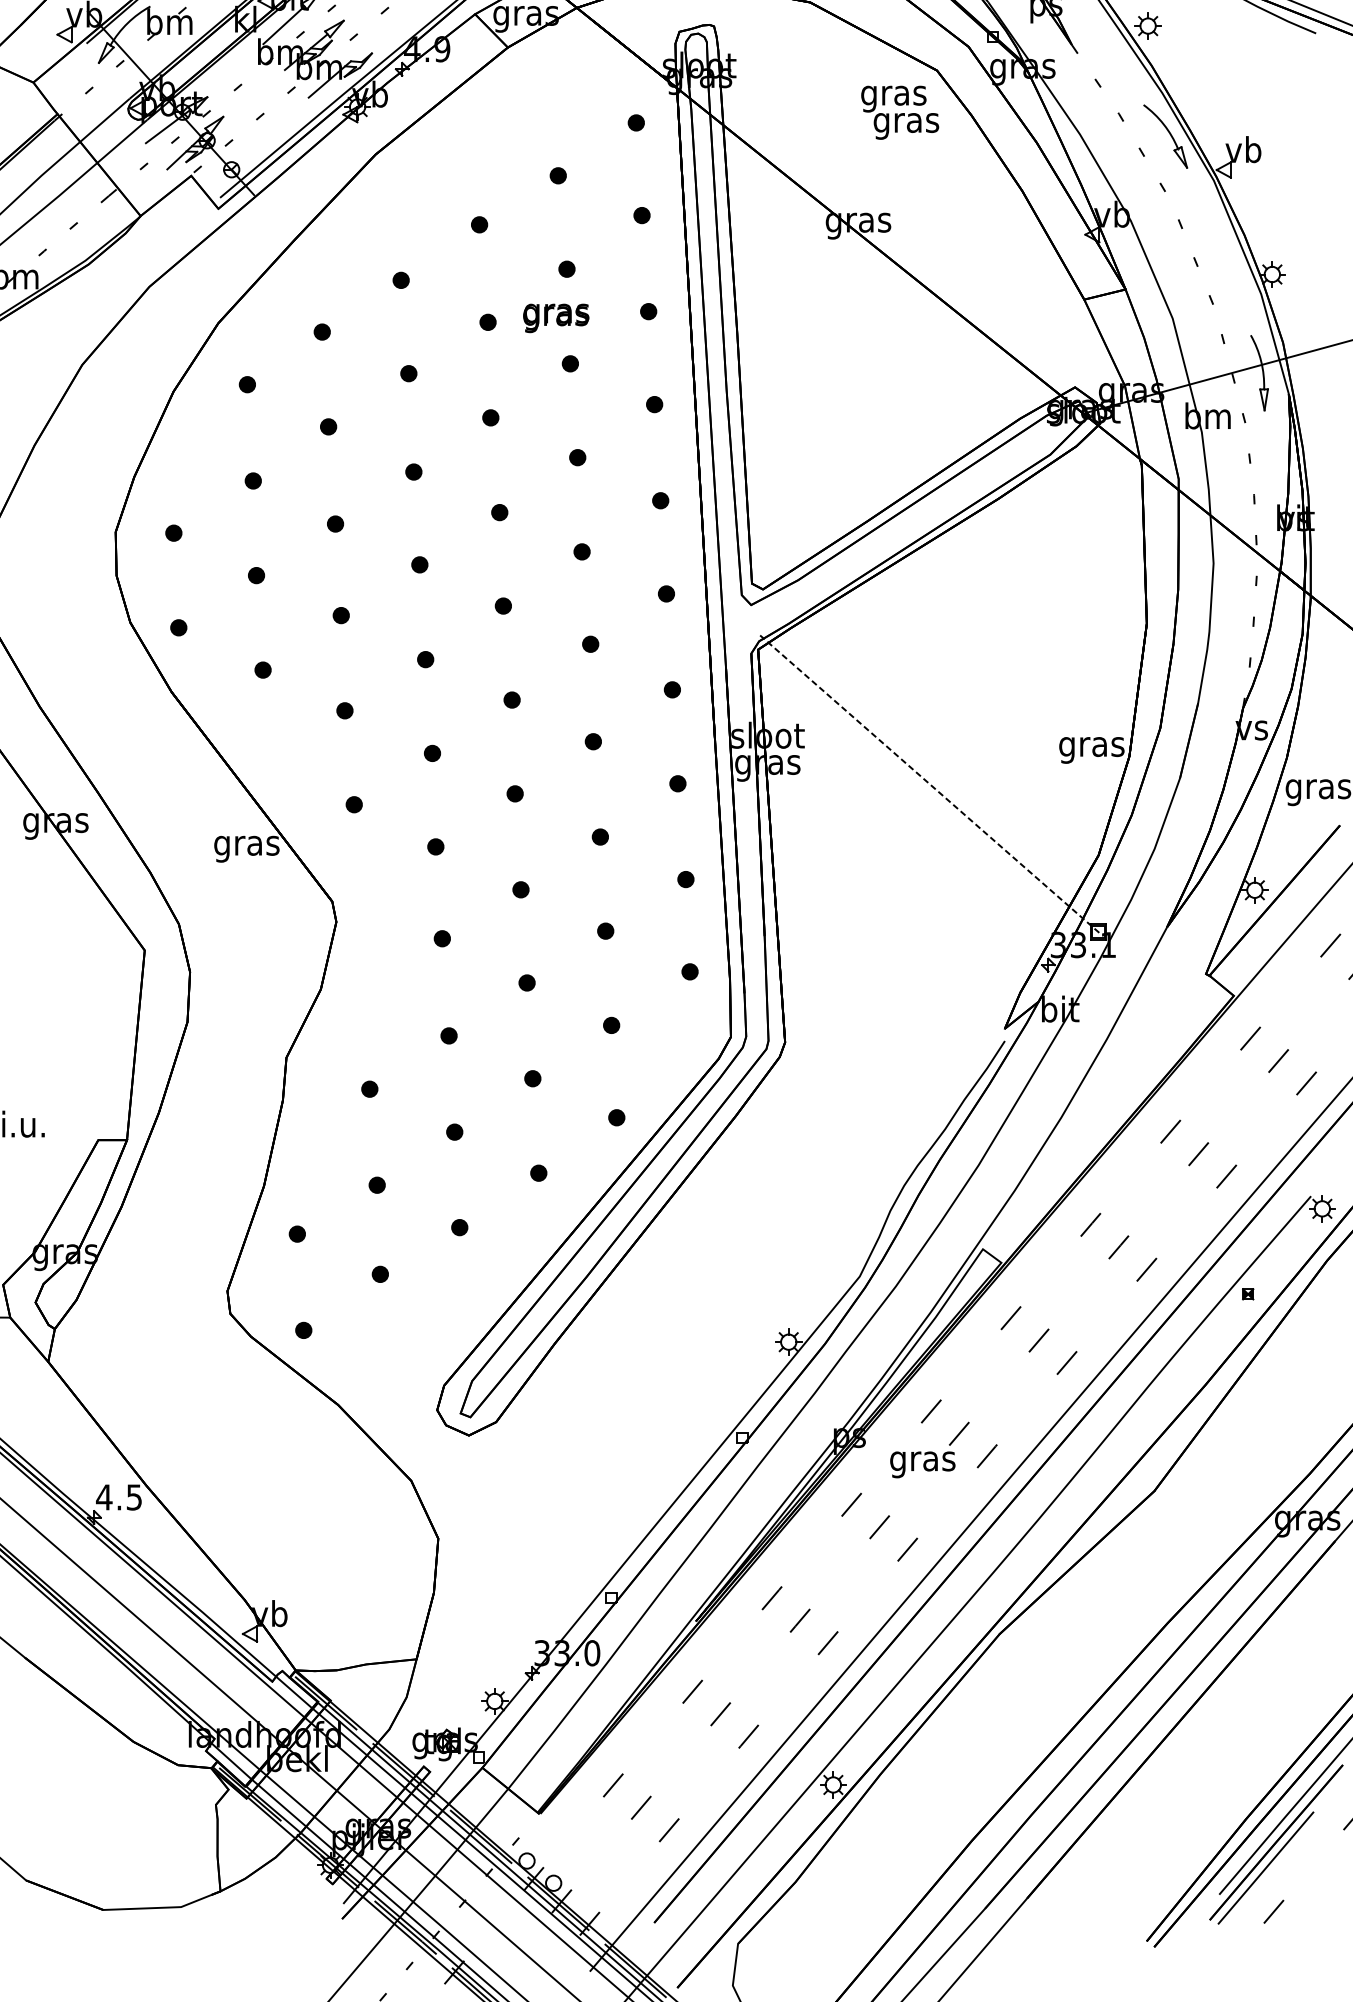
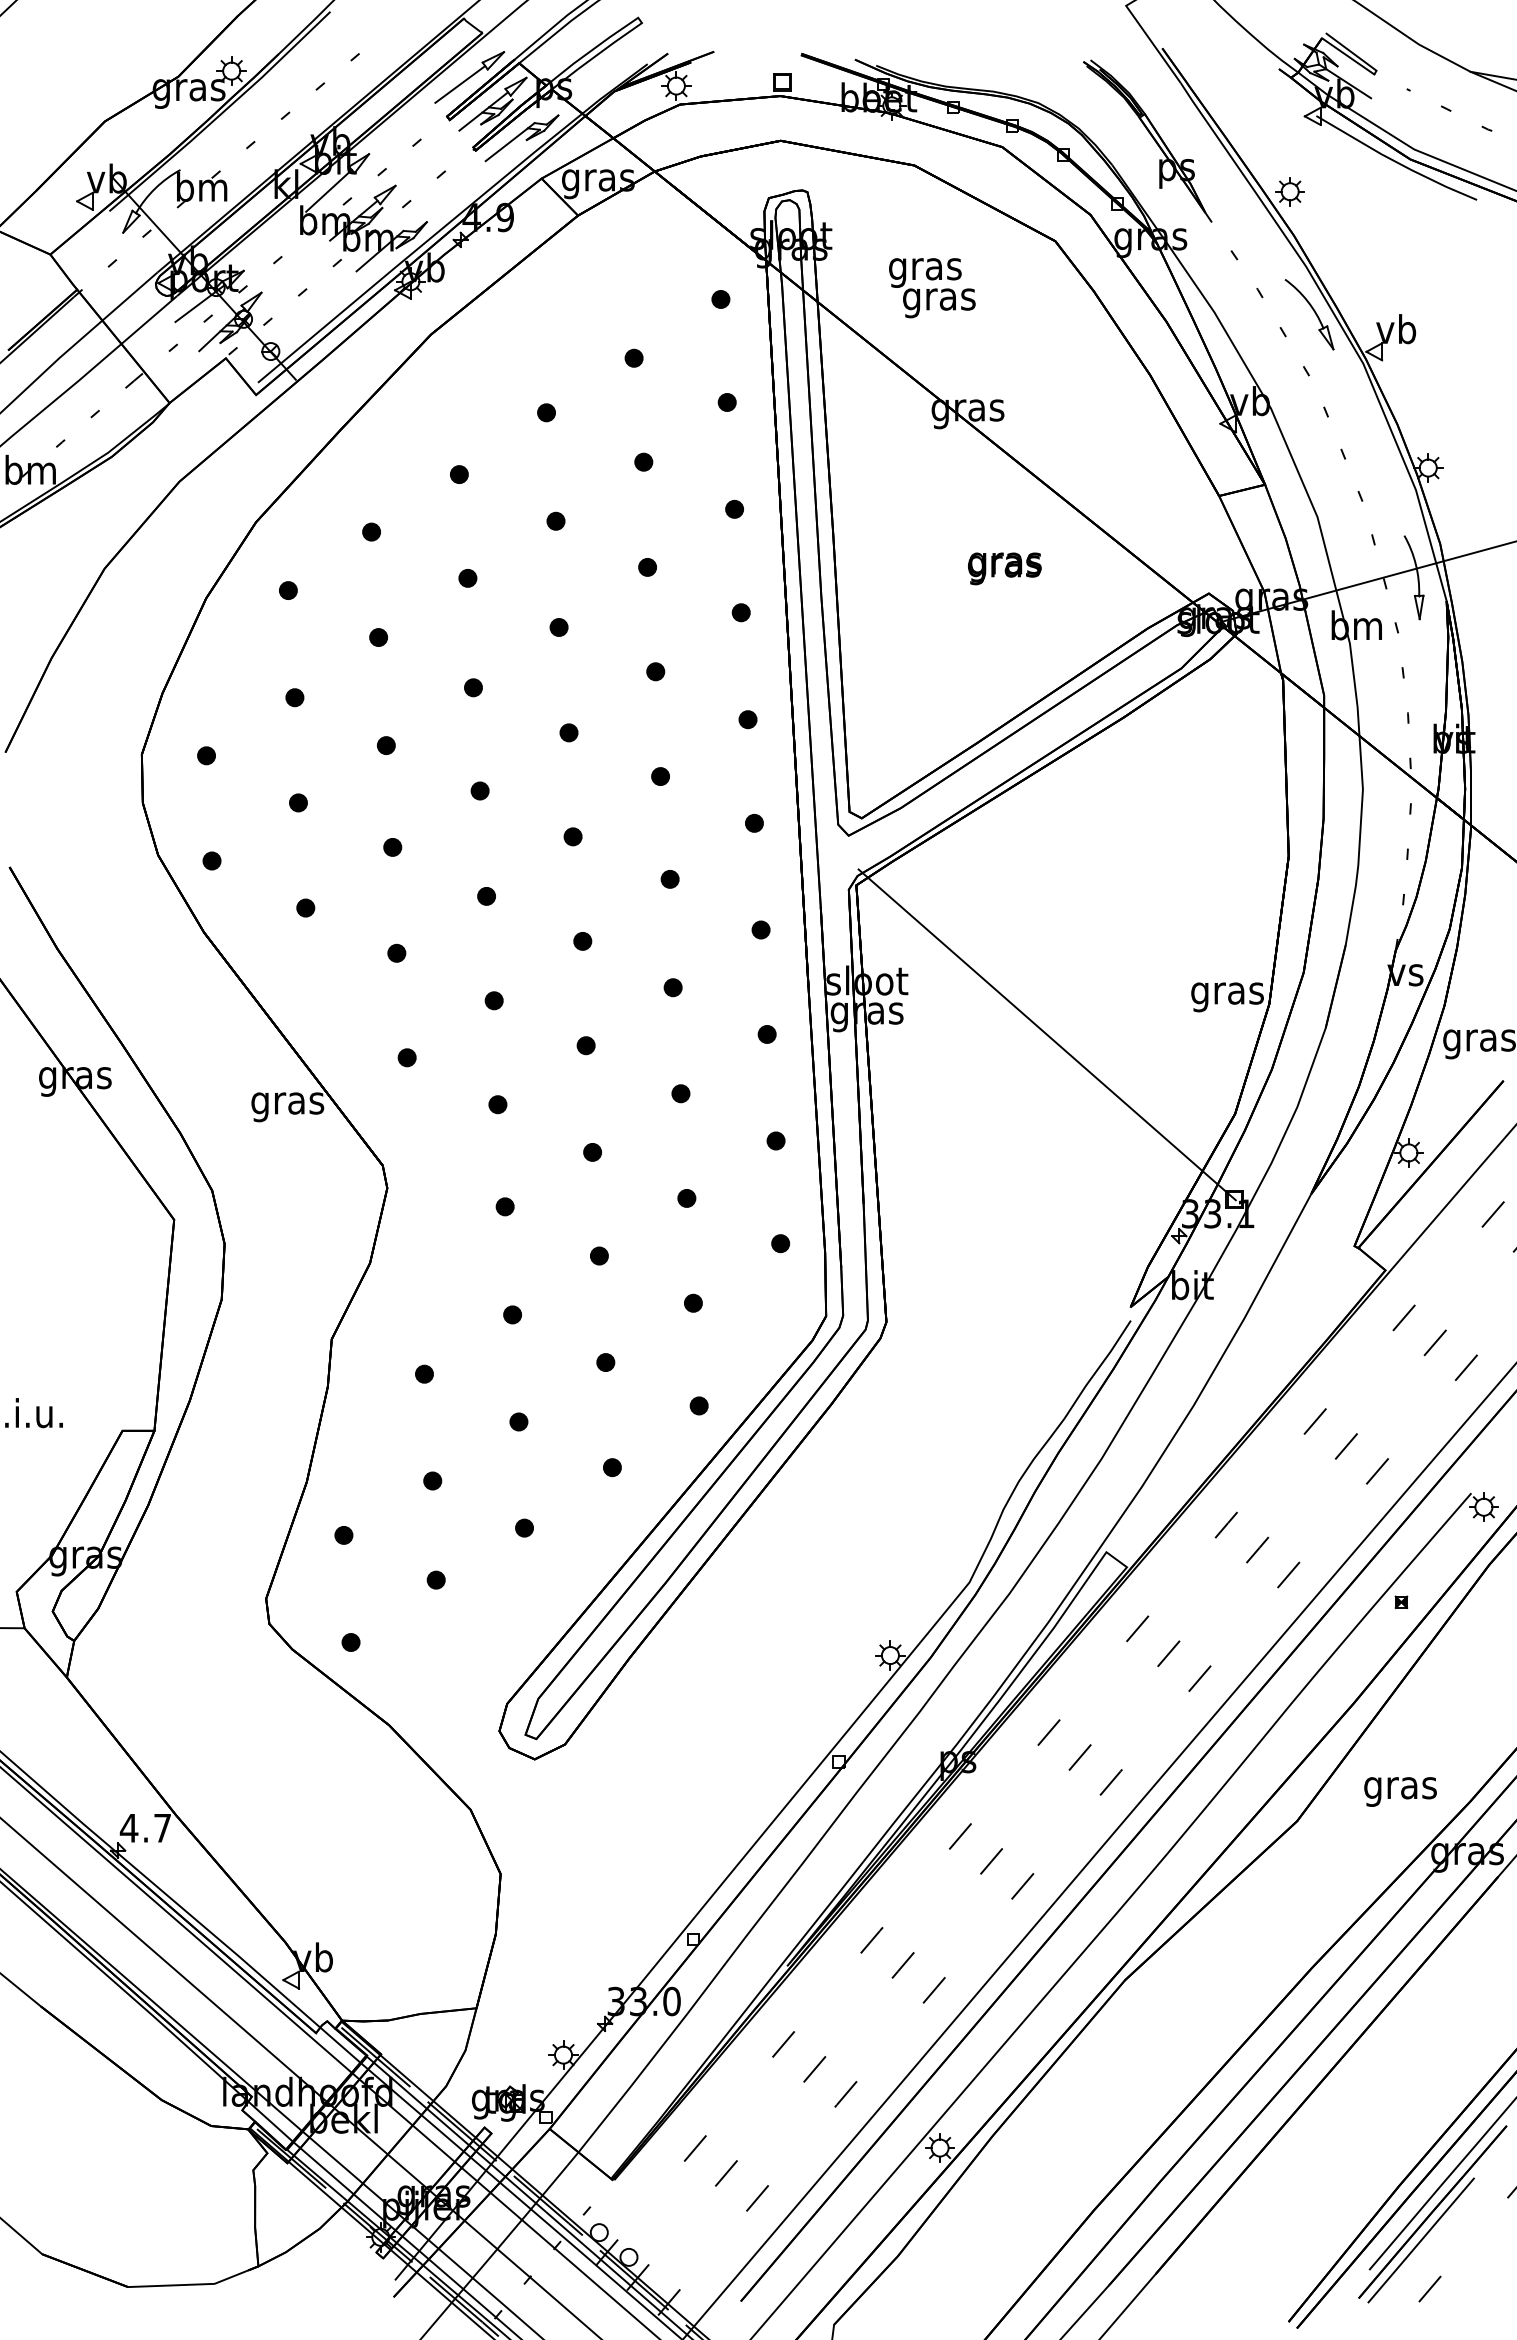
text: (900, 113) -> (932, 288), moved
text: (555, 318) -> (1004, 568), moved
line: (929, 783) -> (1047, 1034), dashed -> solid
text: (922, 1464) -> (1400, 1791), moved
text: (134, 1497) -> (162, 1828), 4.5 -> 4.7

